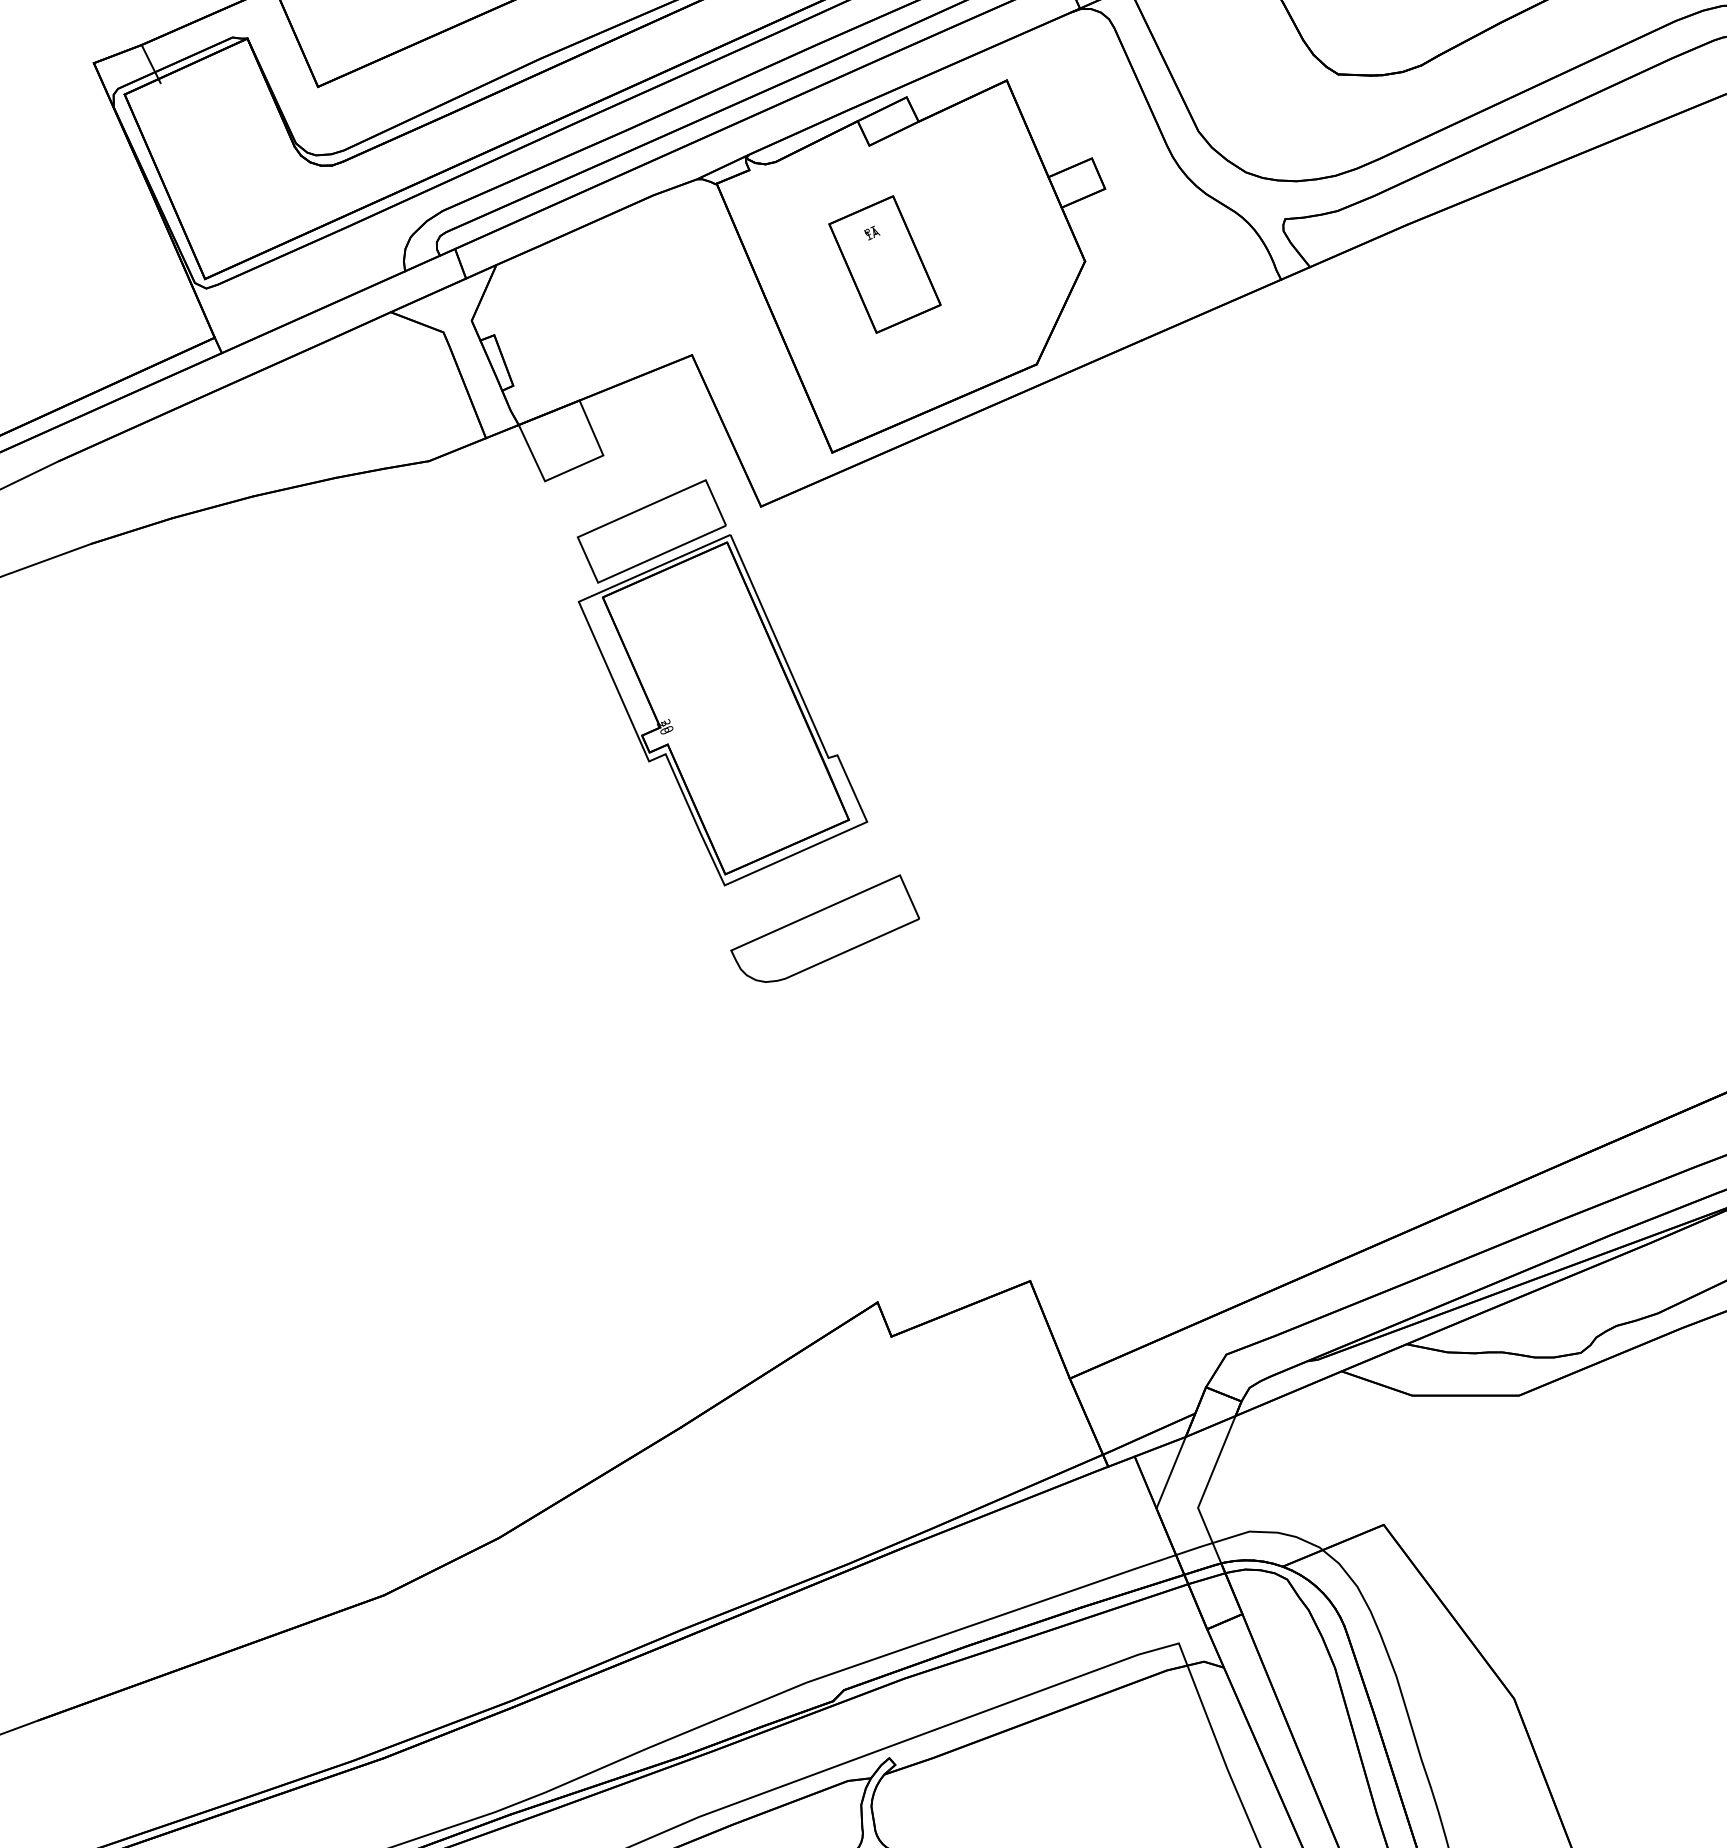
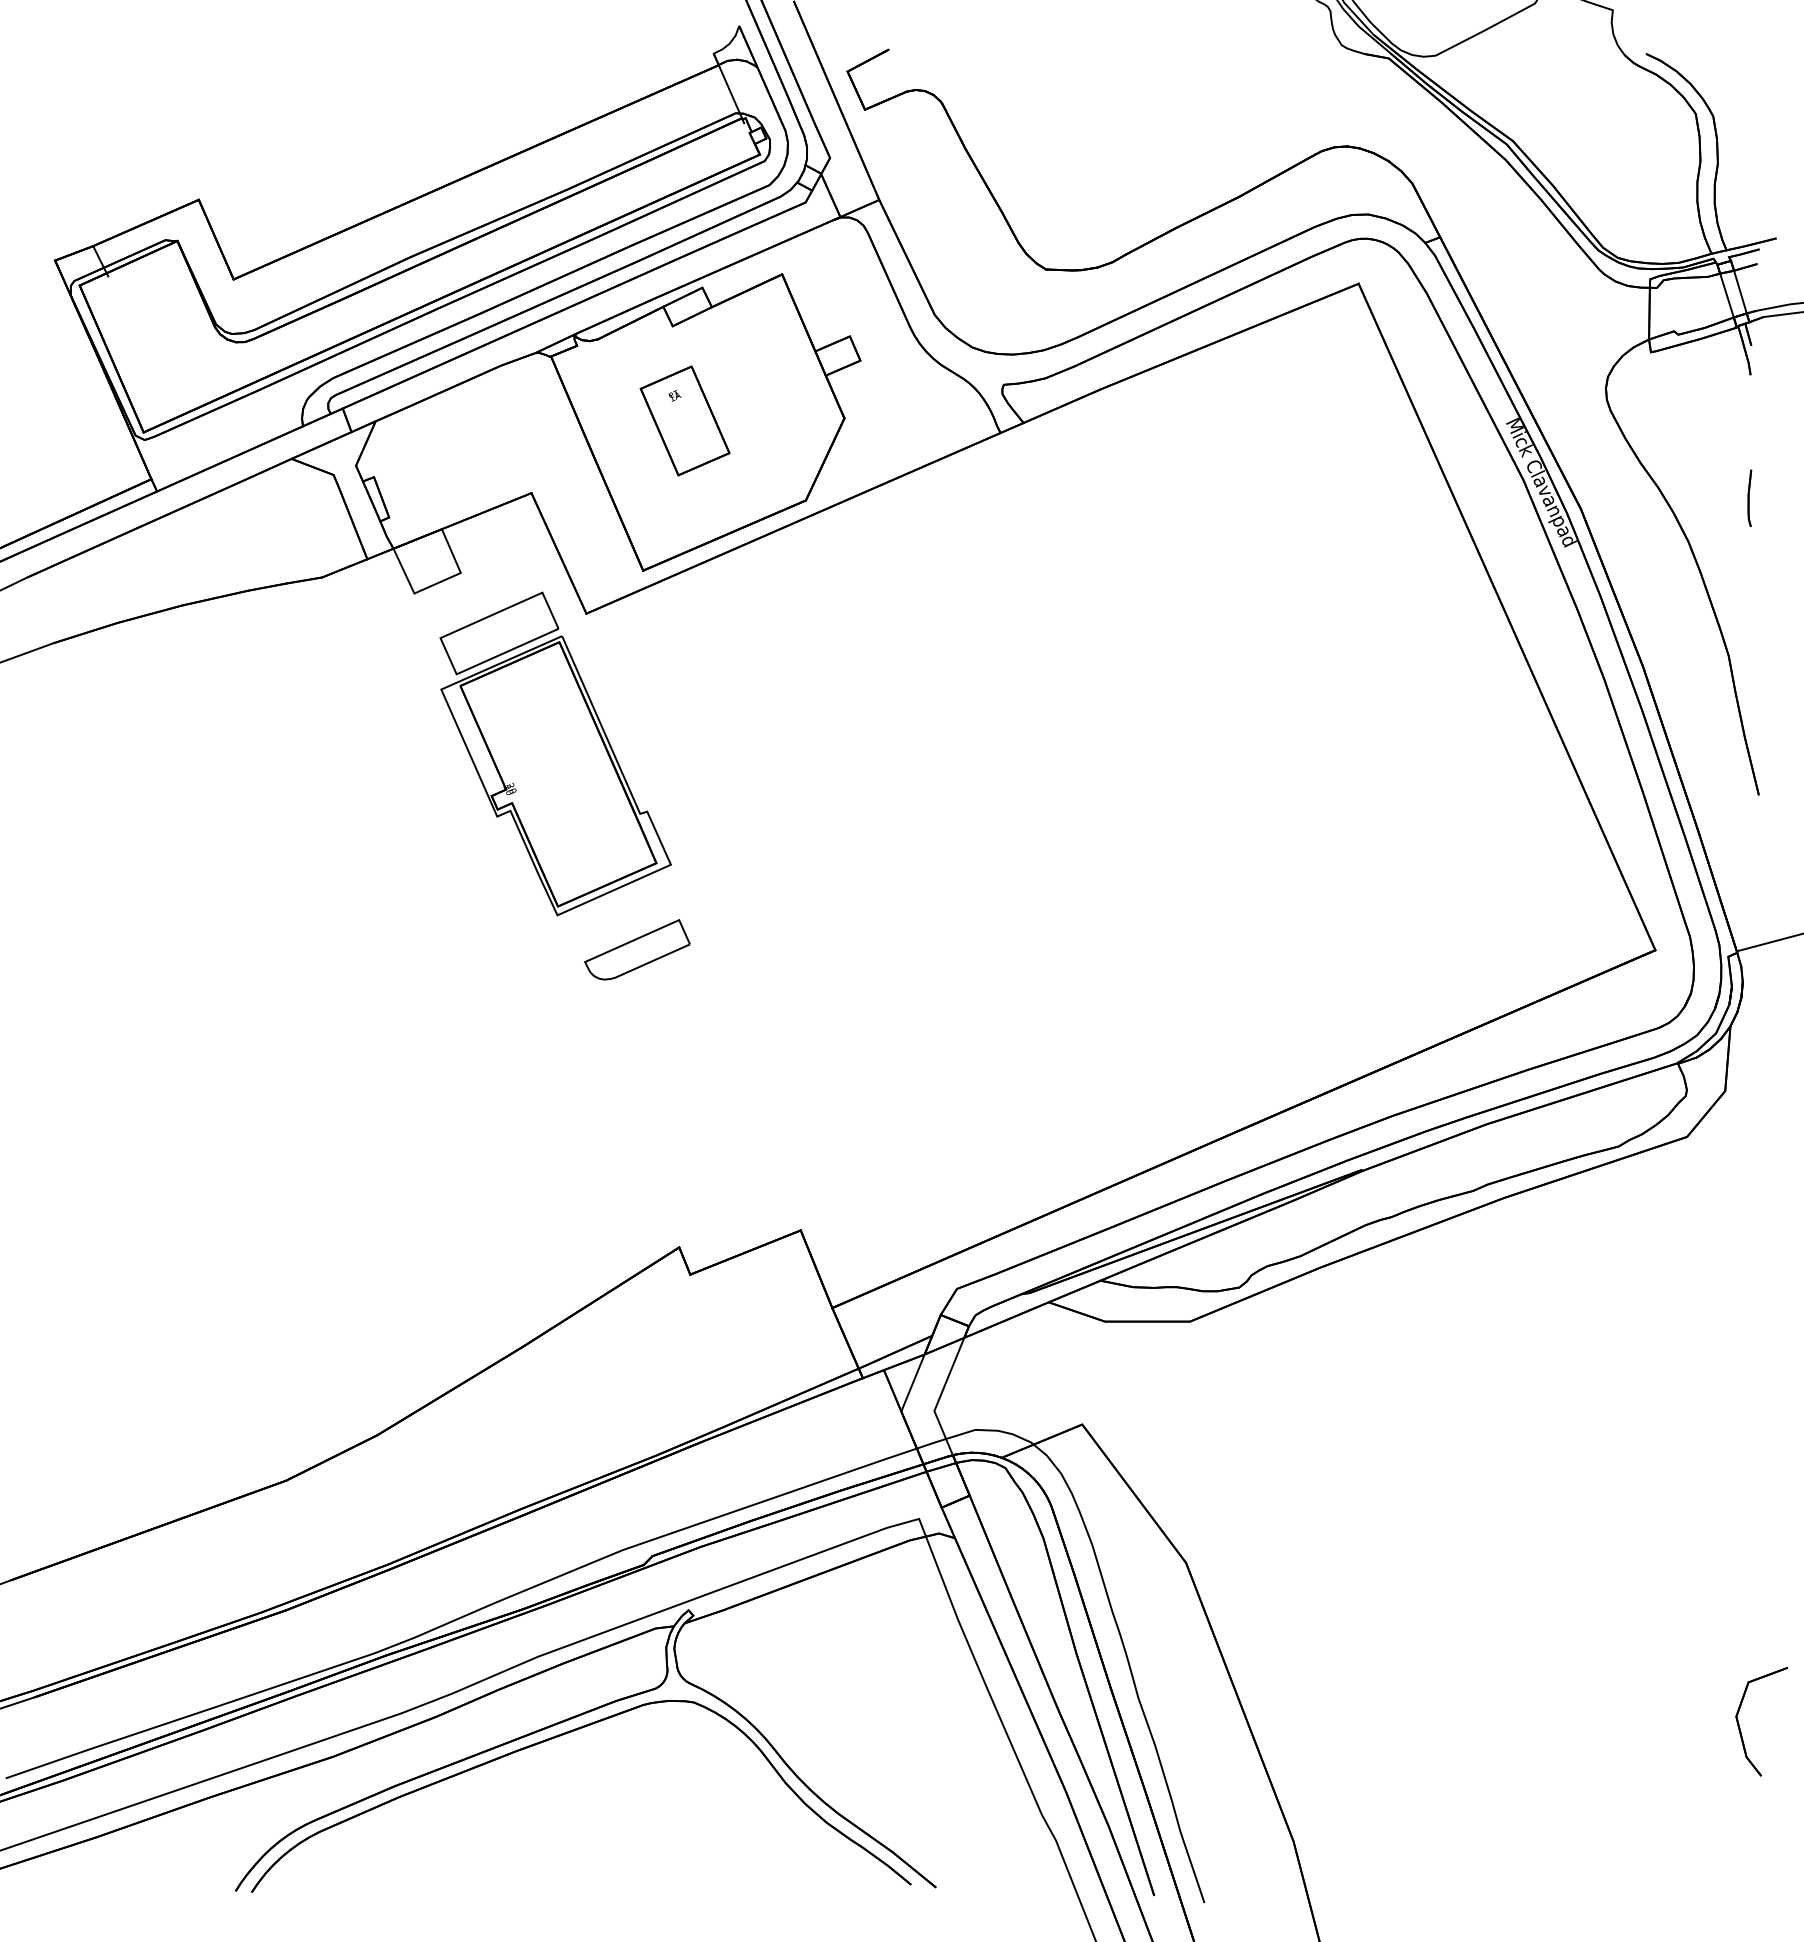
part: (825, 928) -> (637, 949), size x0.7

